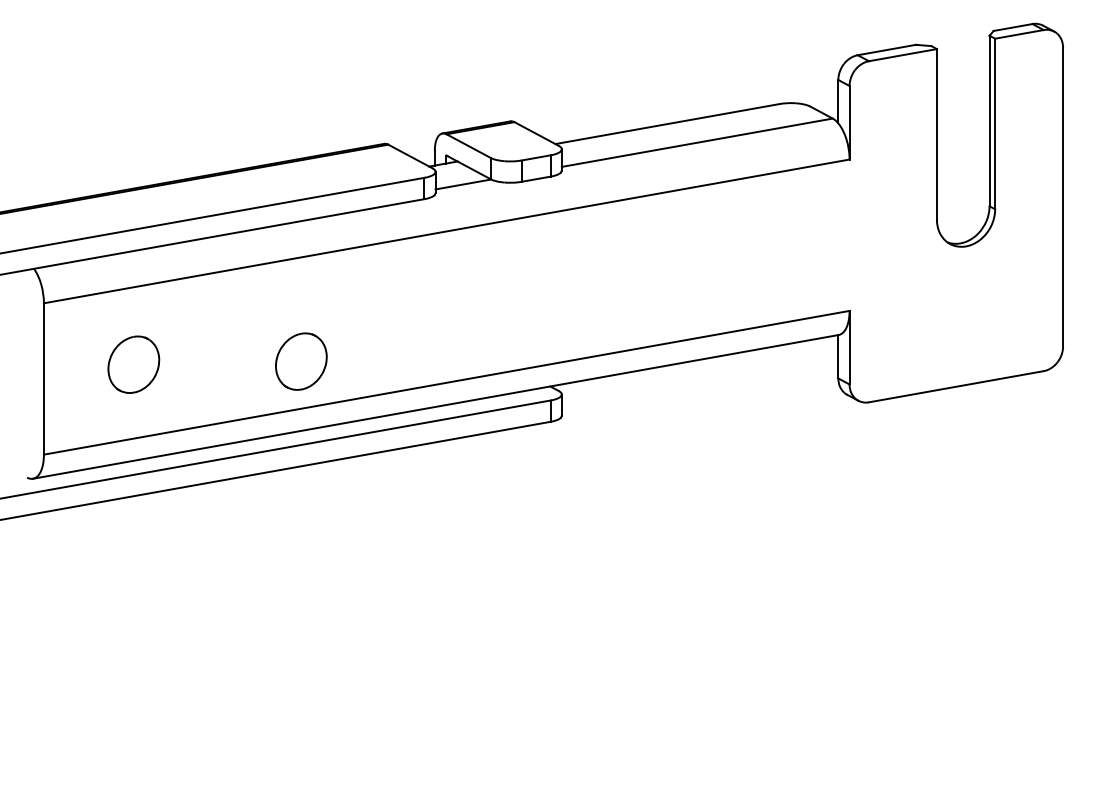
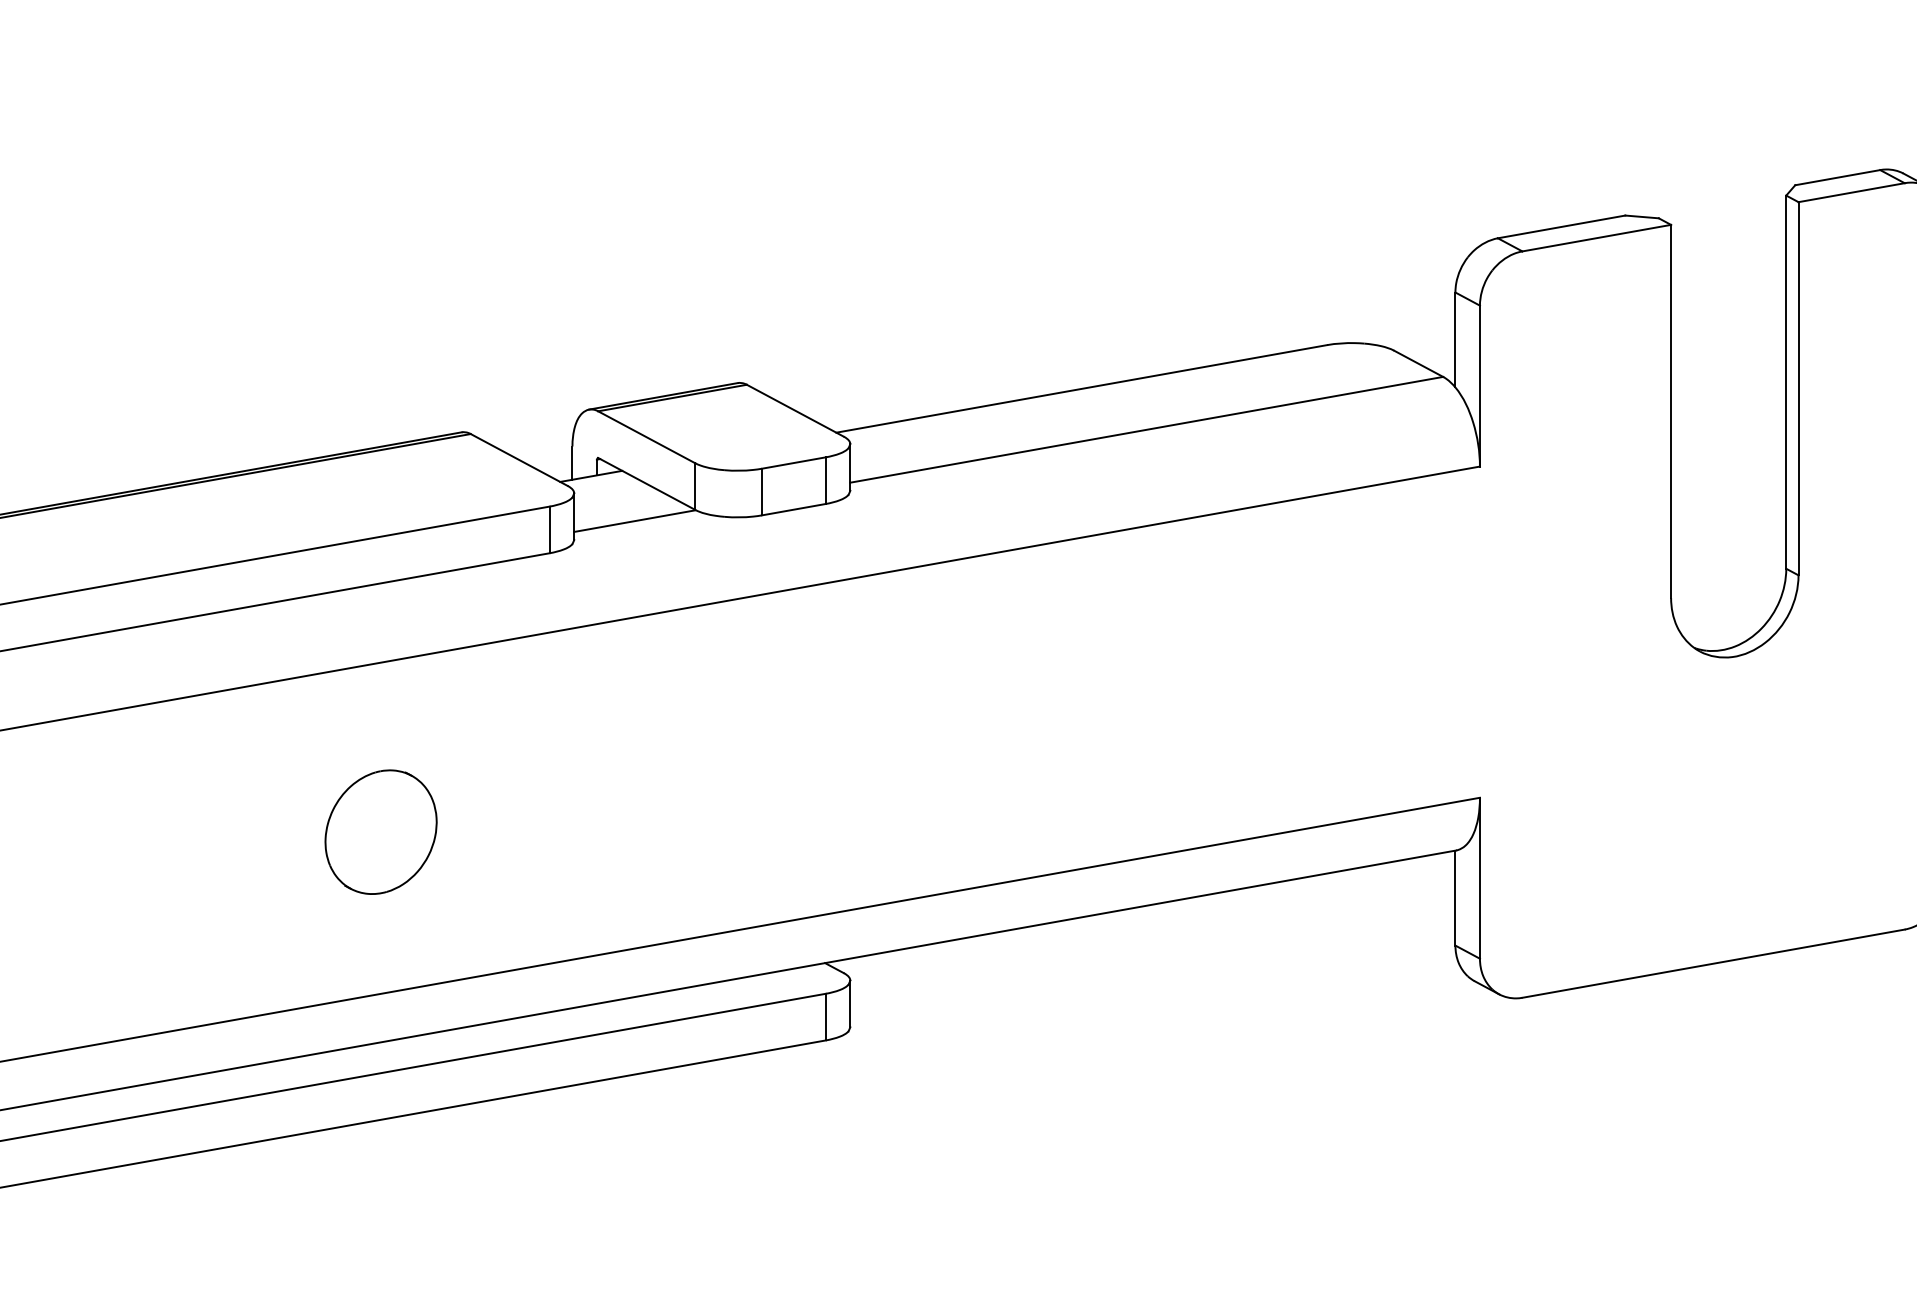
part: (301, 361) -> (381, 831), moved

